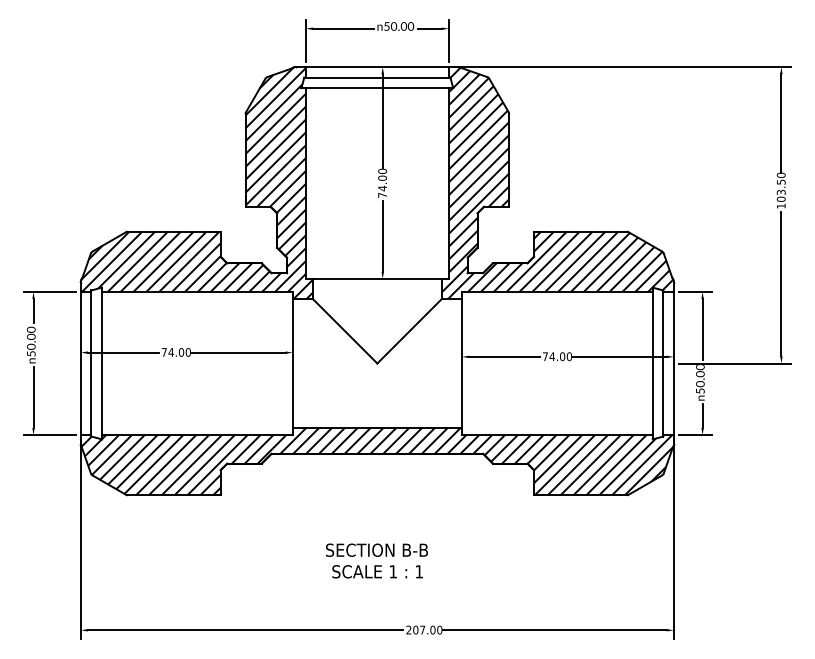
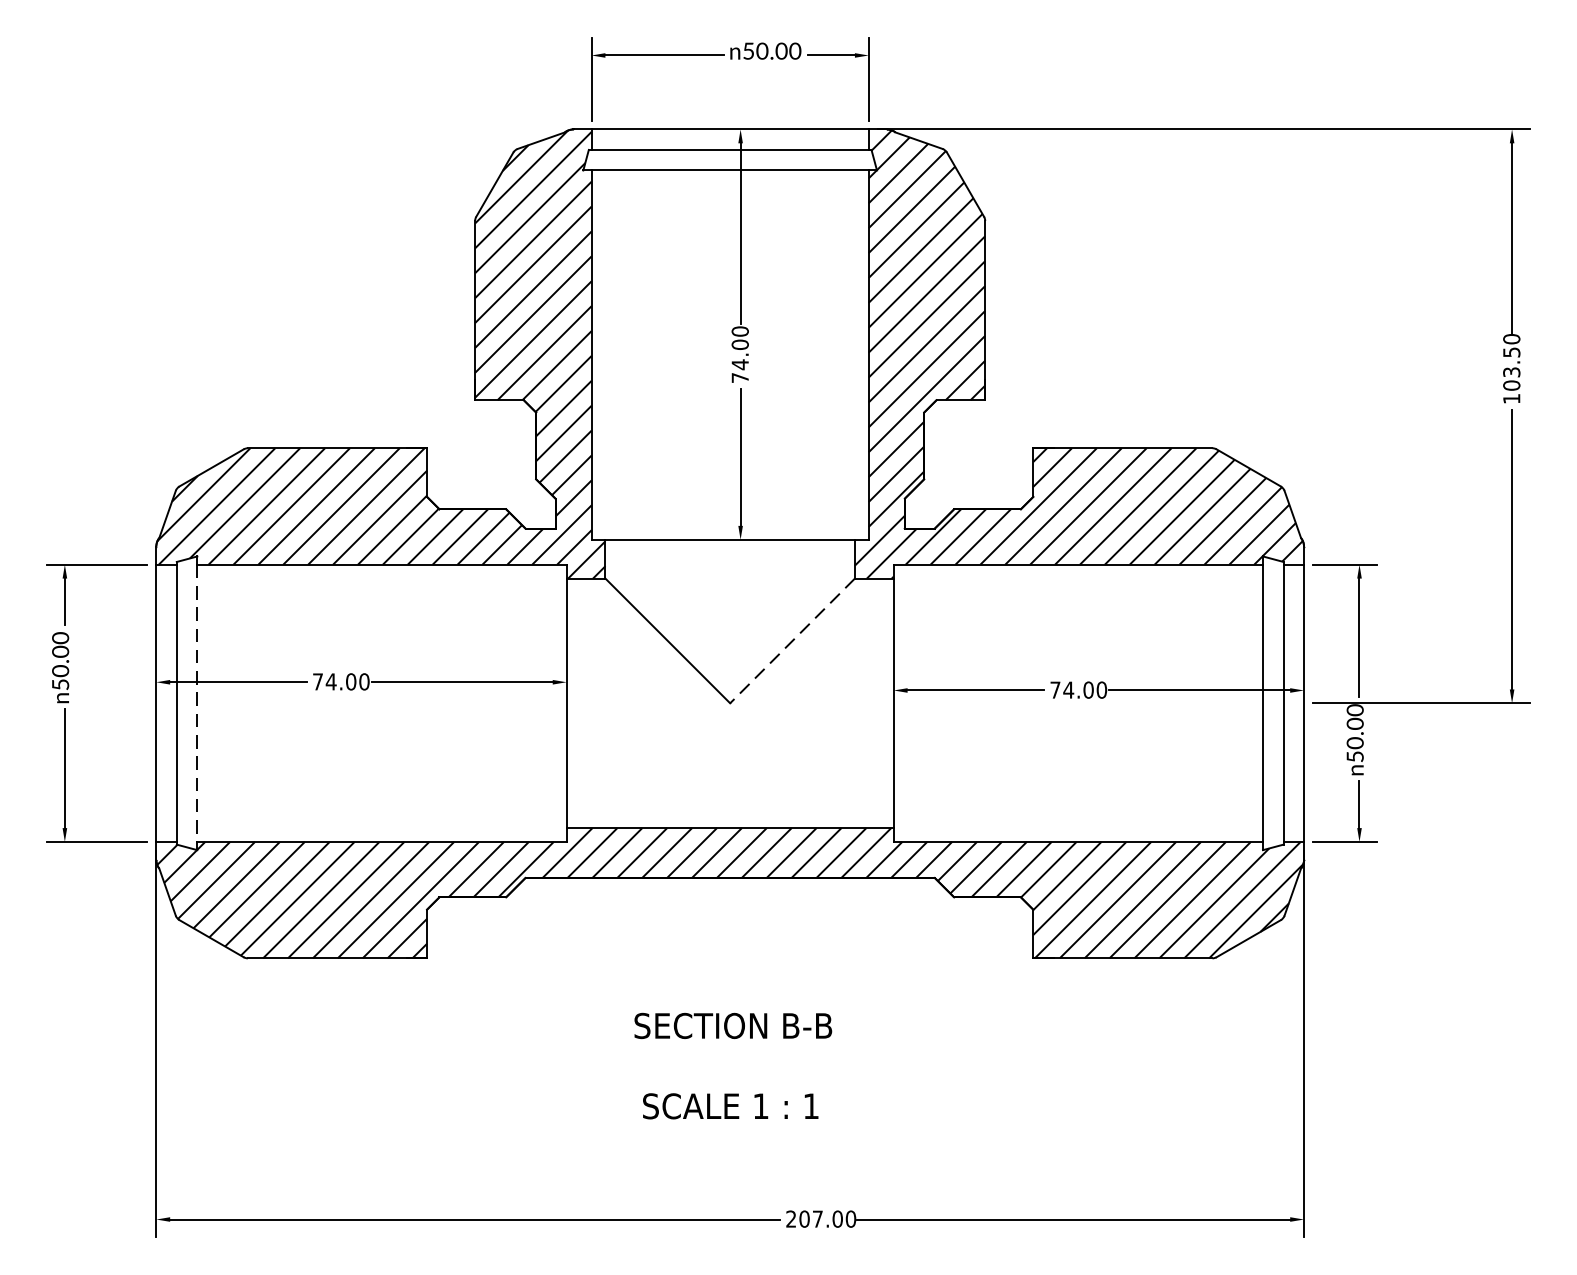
line: (409, 331) -> (792, 641), solid -> dashed
line: (101, 363) -> (196, 703), solid -> dashed
text: (376, 549) -> (732, 1024), moved

